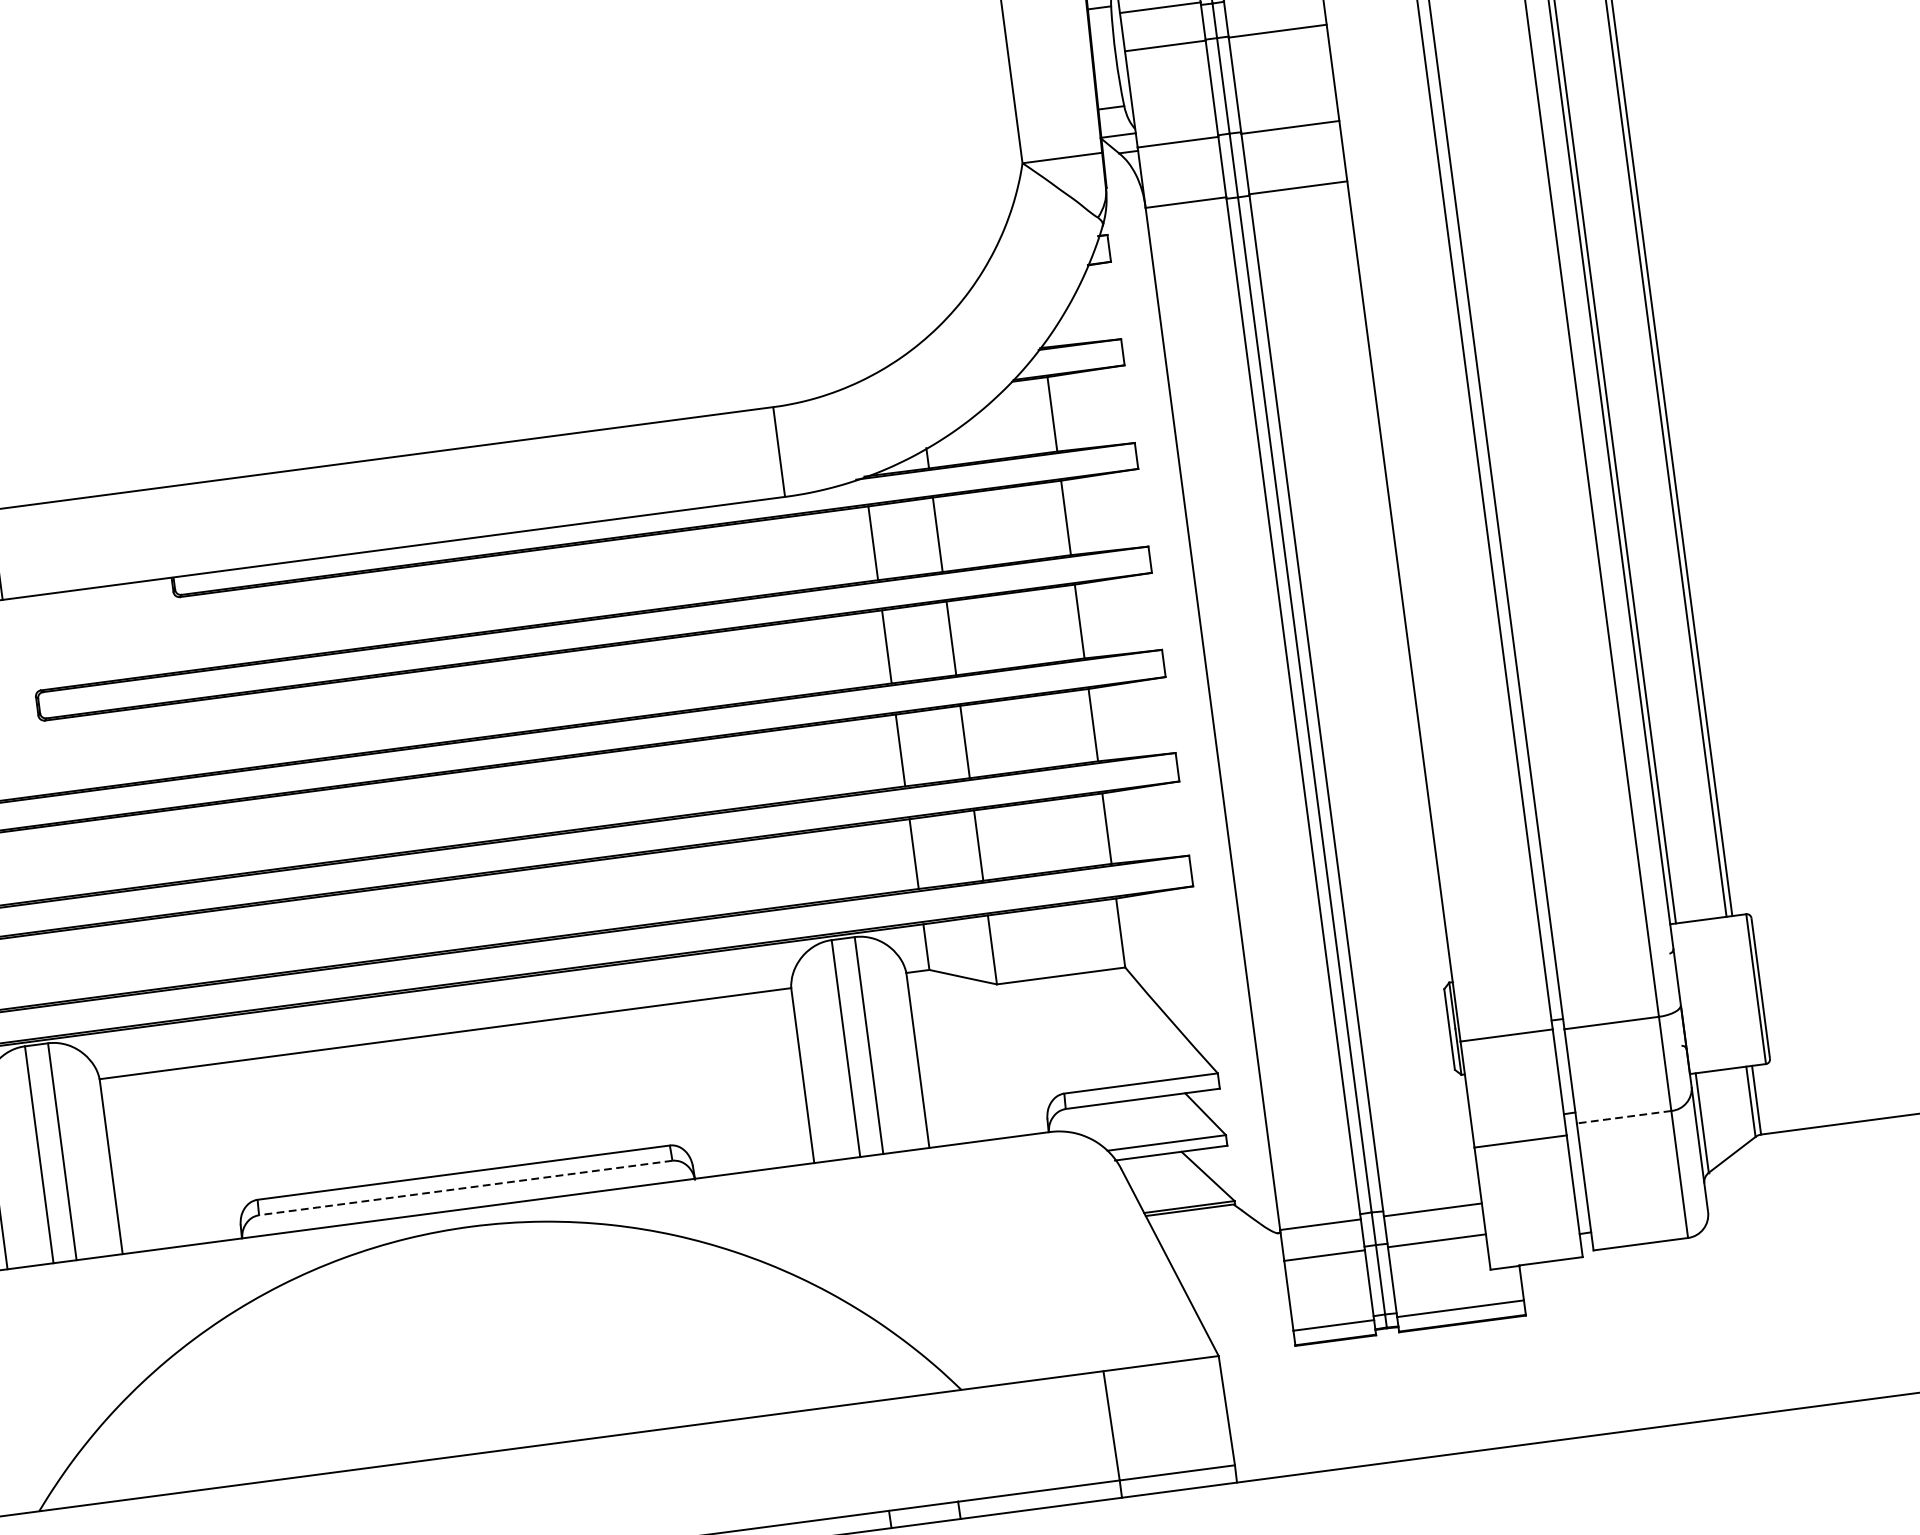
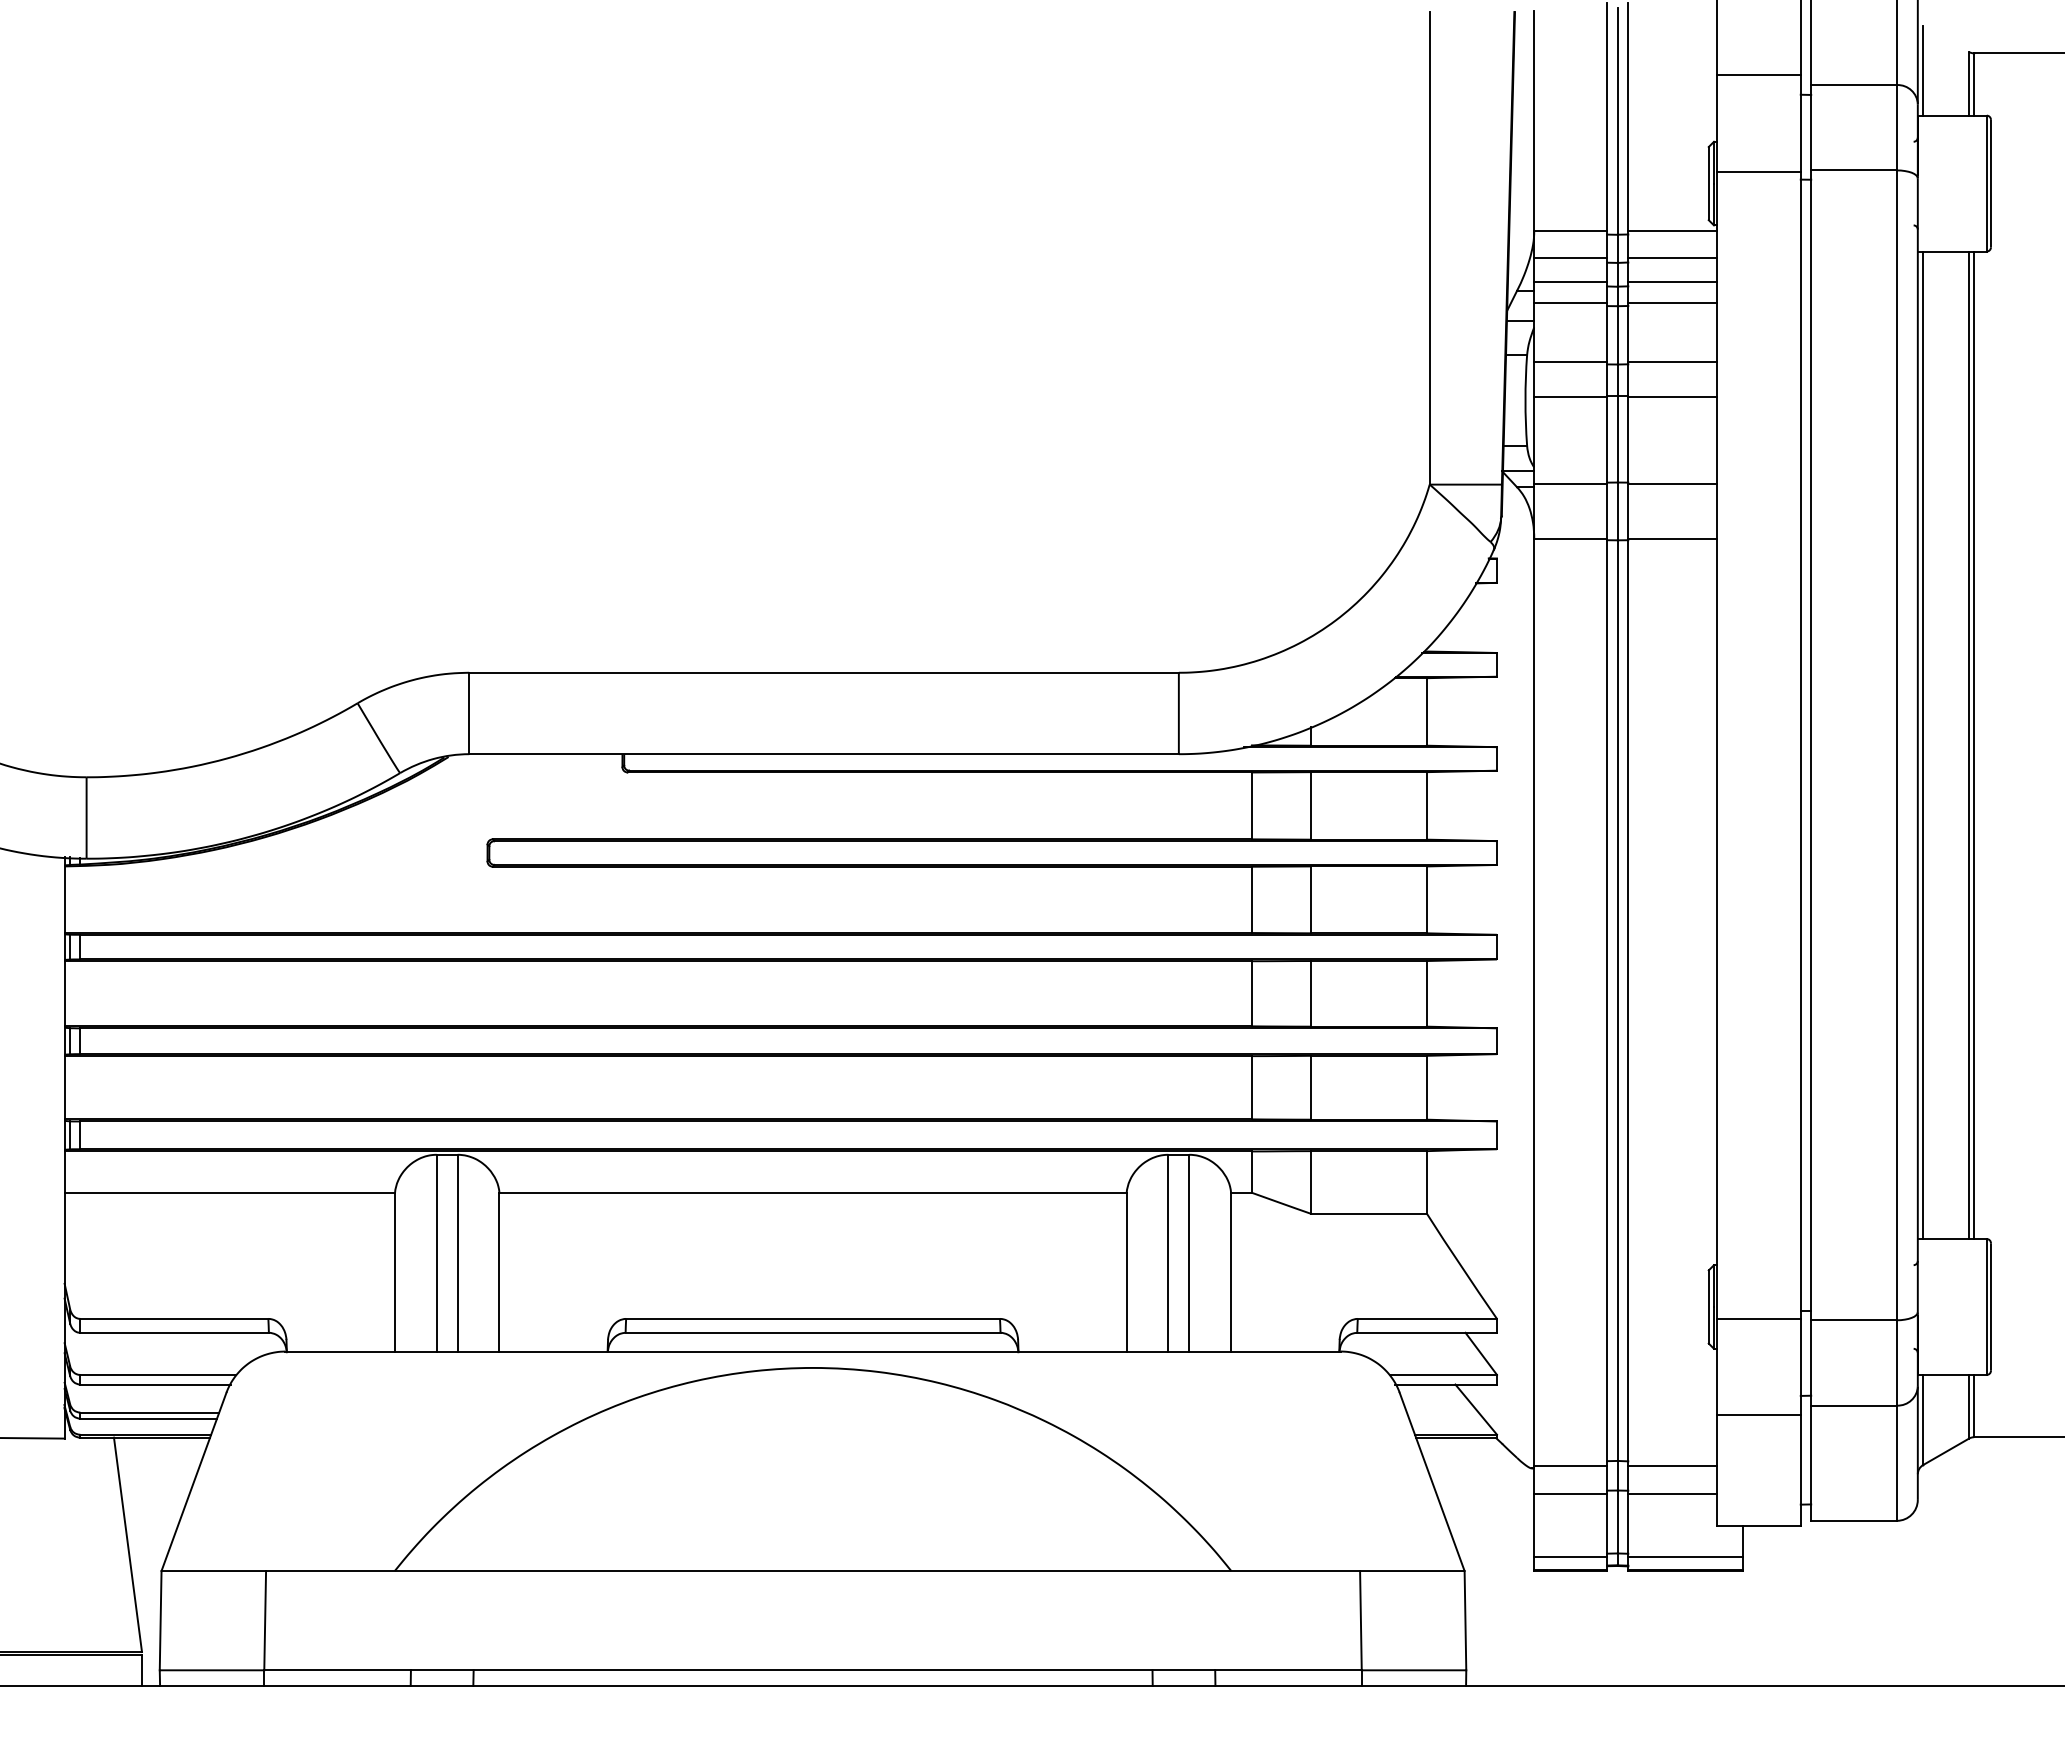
line: (1624, 1116) -> (1854, 1405), dashed -> solid
line: (465, 1187) -> (812, 1332), dashed -> solid

